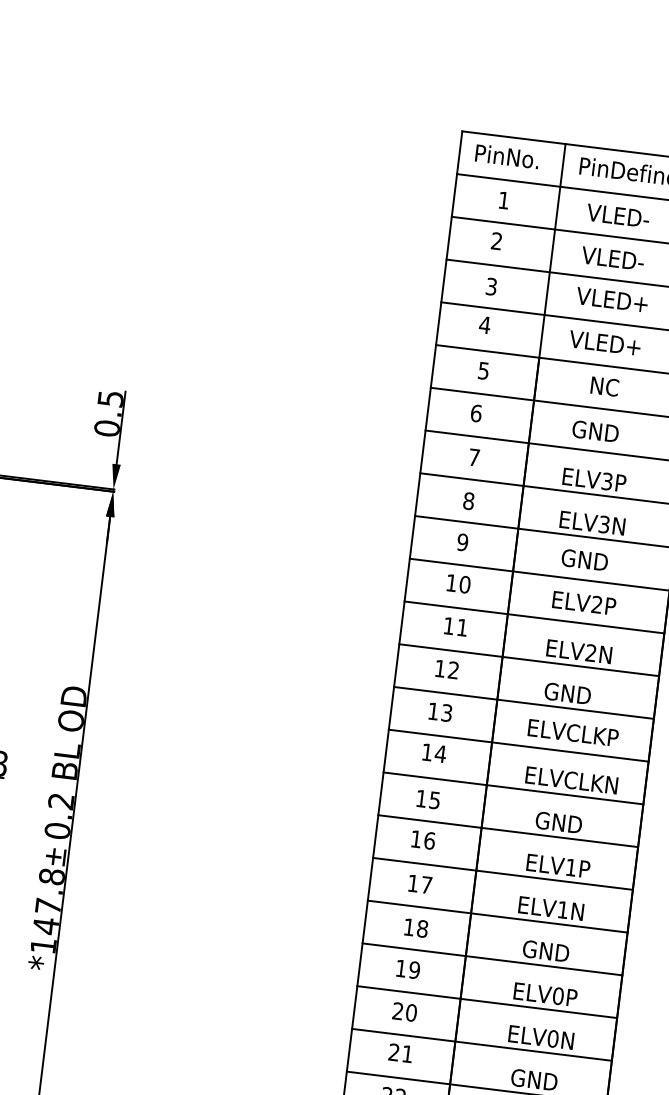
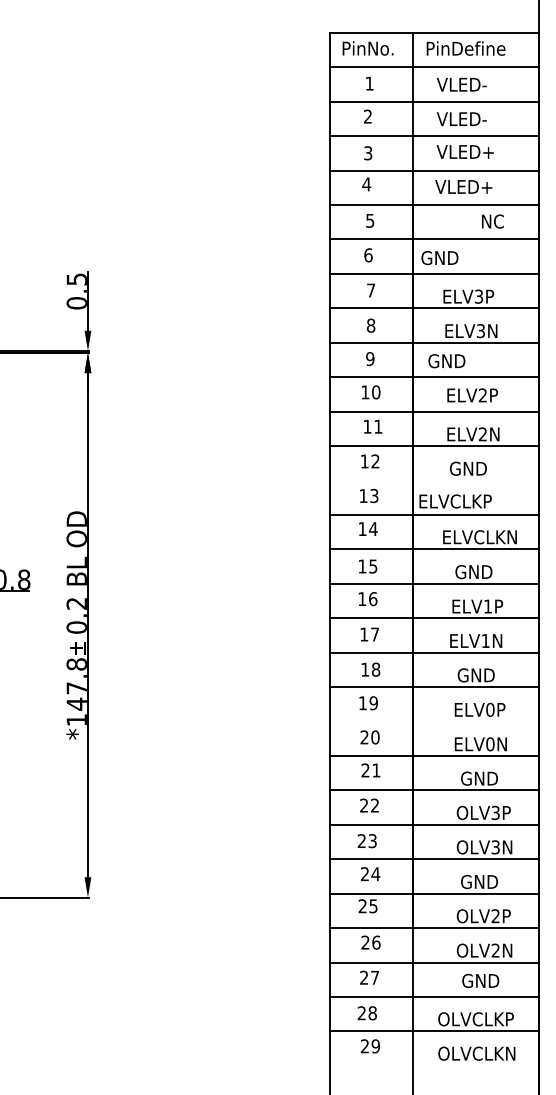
text: (604, 386) -> (492, 221), moved
text: (595, 431) -> (439, 258), moved
text: (584, 560) -> (446, 361), moved
line: (523, 702) -> (434, 480), removed
text: (573, 732) -> (455, 501), moved
line: (487, 1002) -> (434, 721), removed

